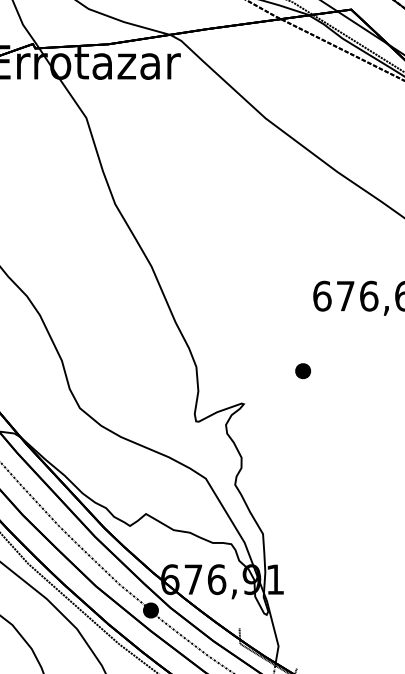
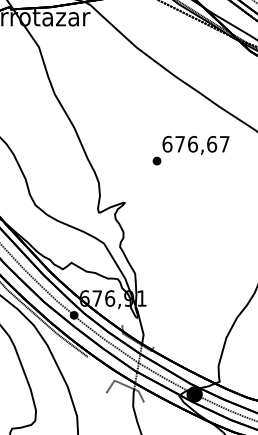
part: (302, 370) -> (156, 160), moved

